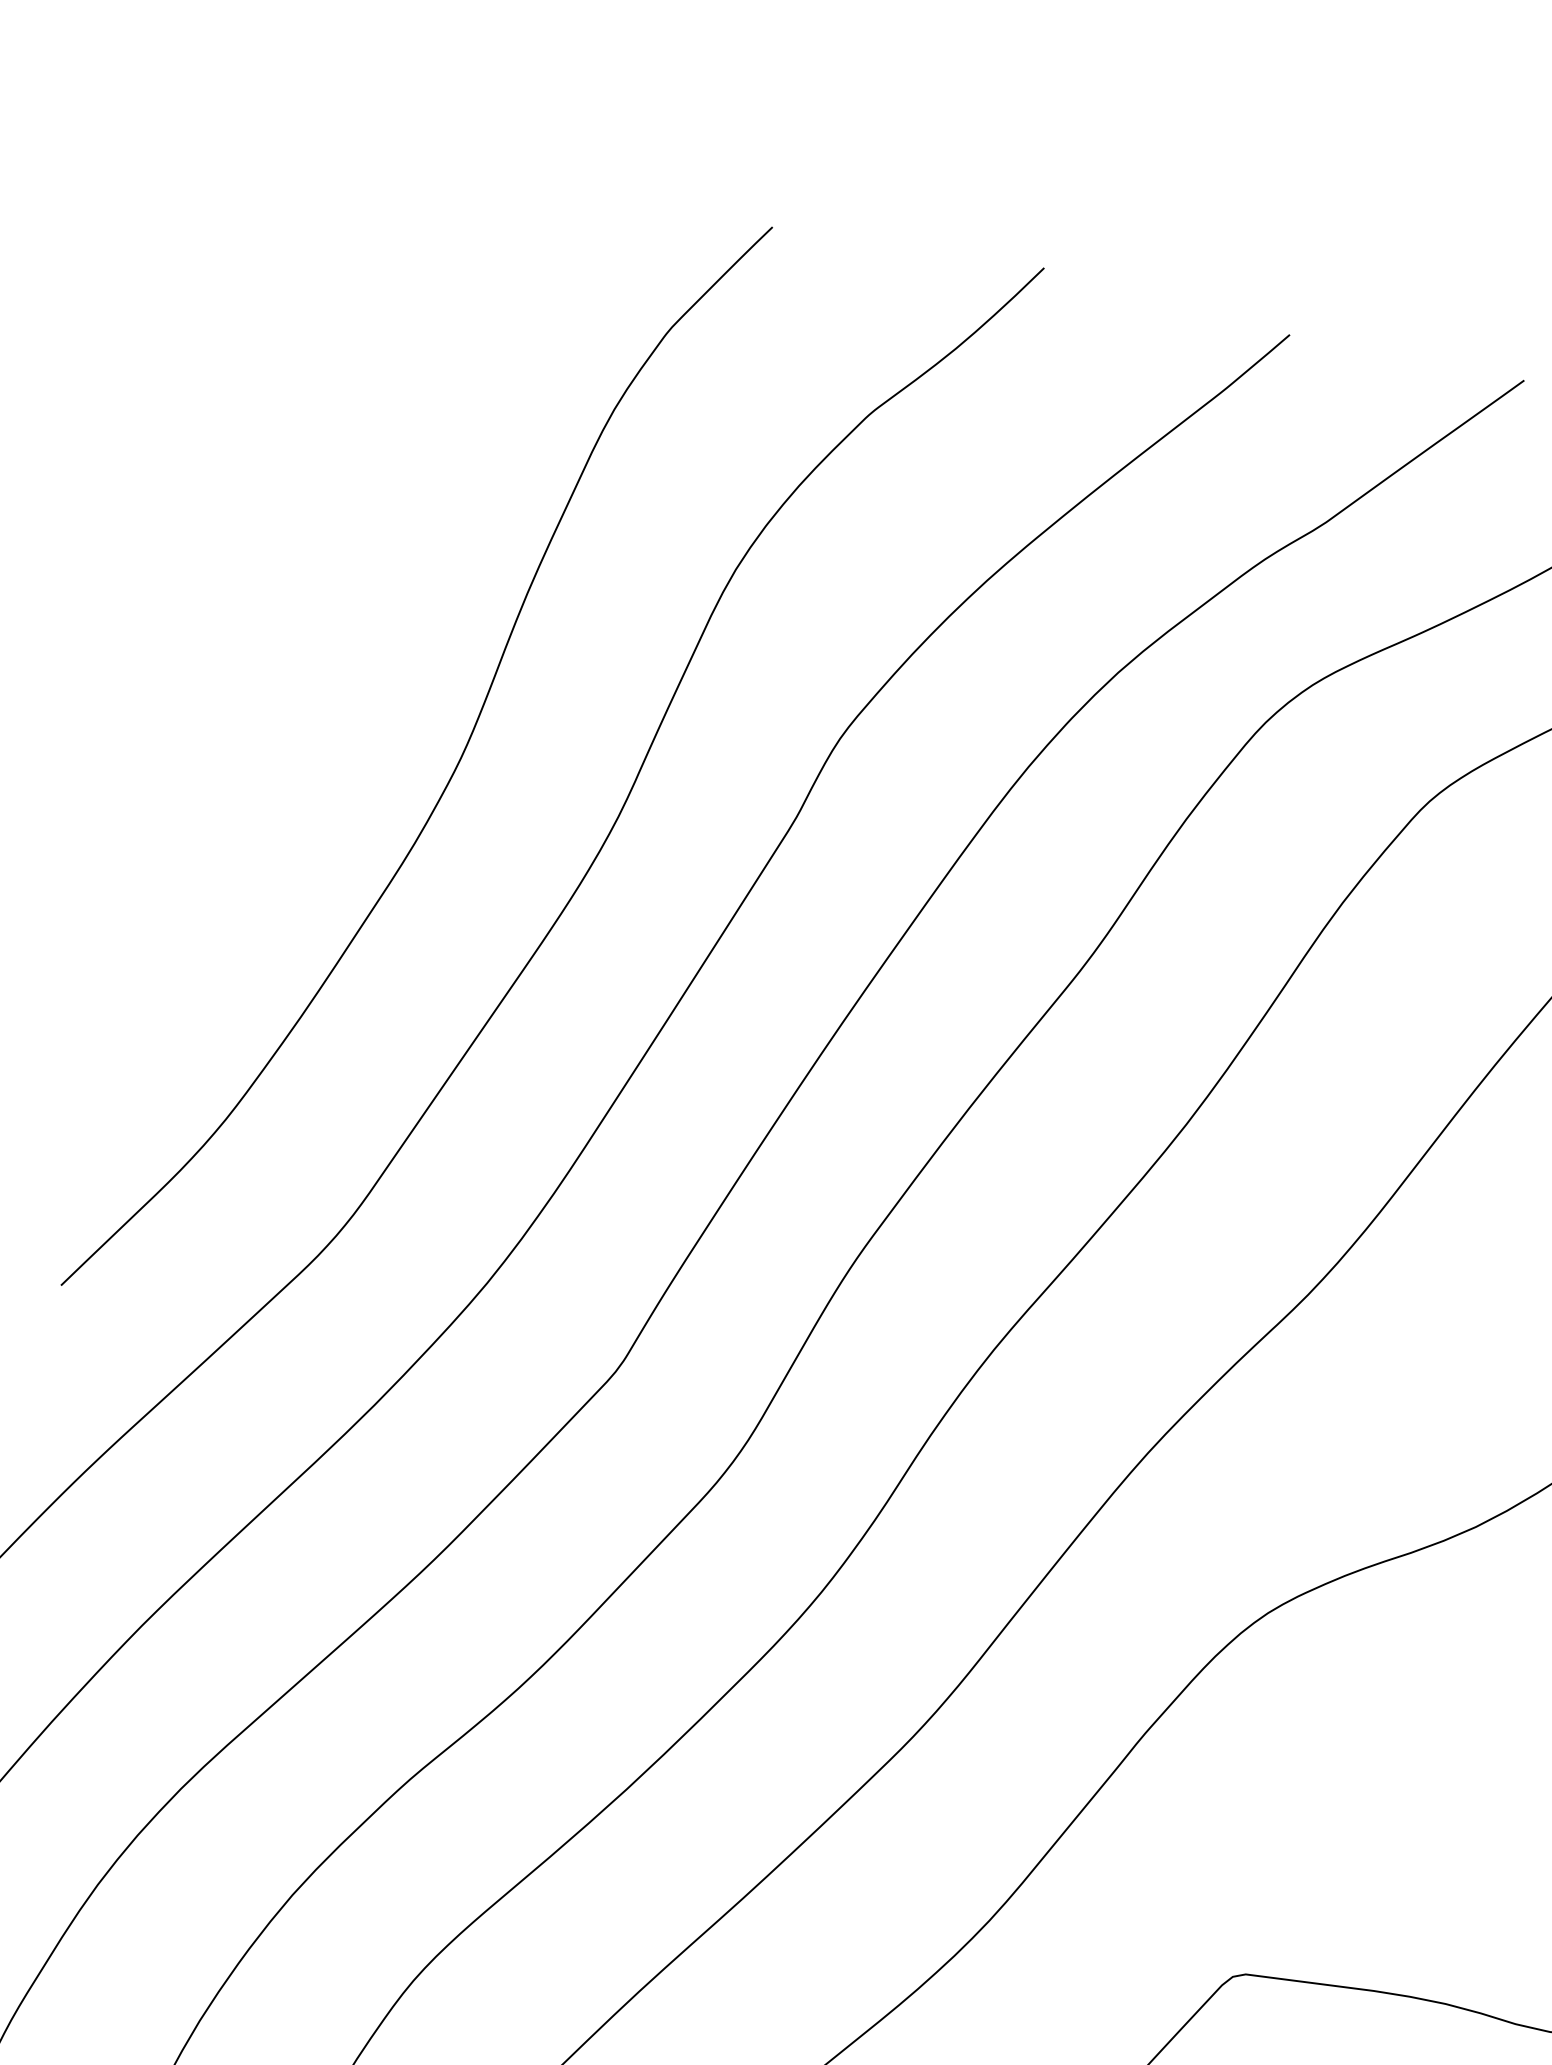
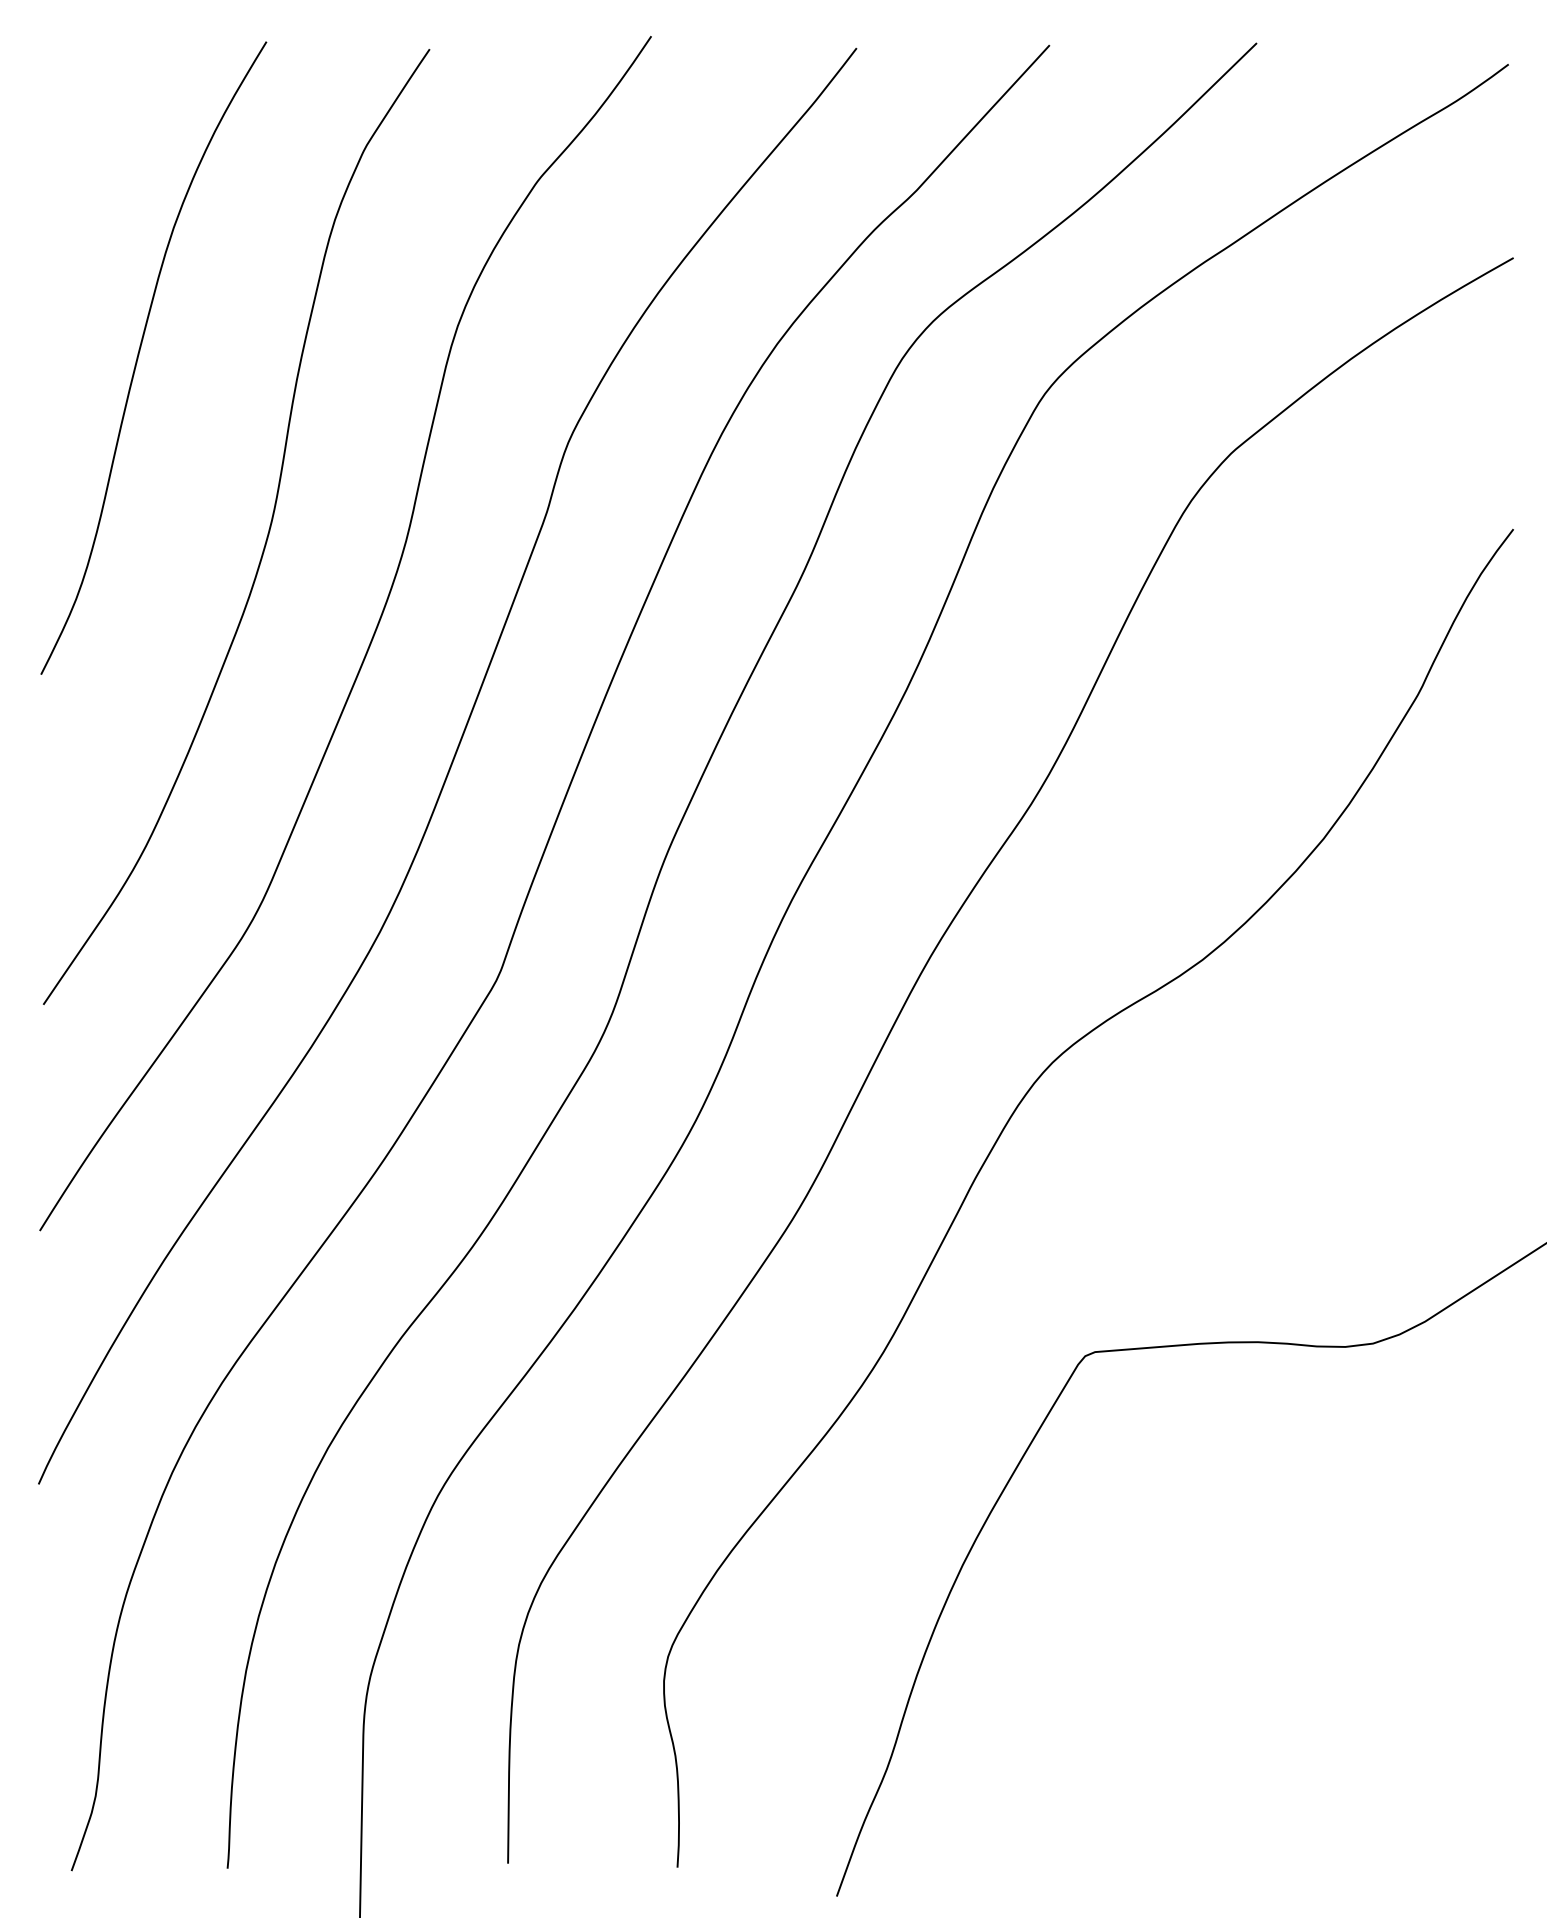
curve: (343, 523) -> (139, 355), added

